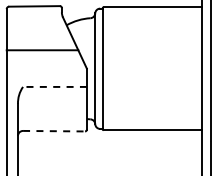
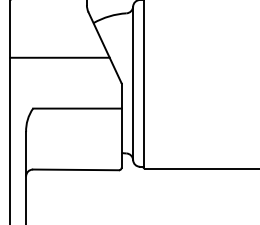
line: (55, 86) -> (78, 107), dashed -> solid
line: (54, 131) -> (76, 170), dashed -> solid

